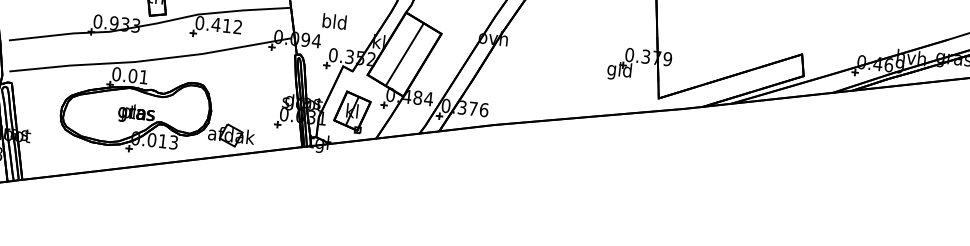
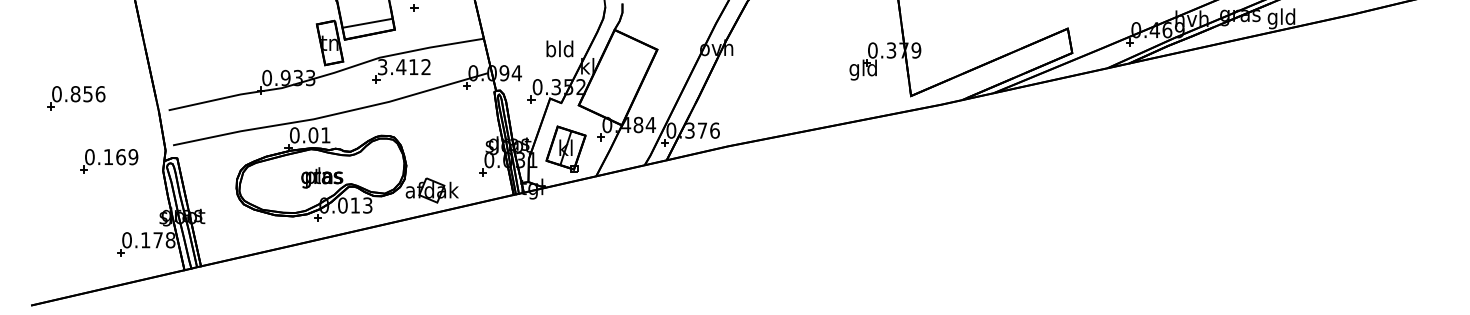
text: (334, 21) -> (559, 48), moved
text: (199, 23) -> (382, 67), 0.412 -> 3.412
line: (404, 54) -> (617, 77), removed

